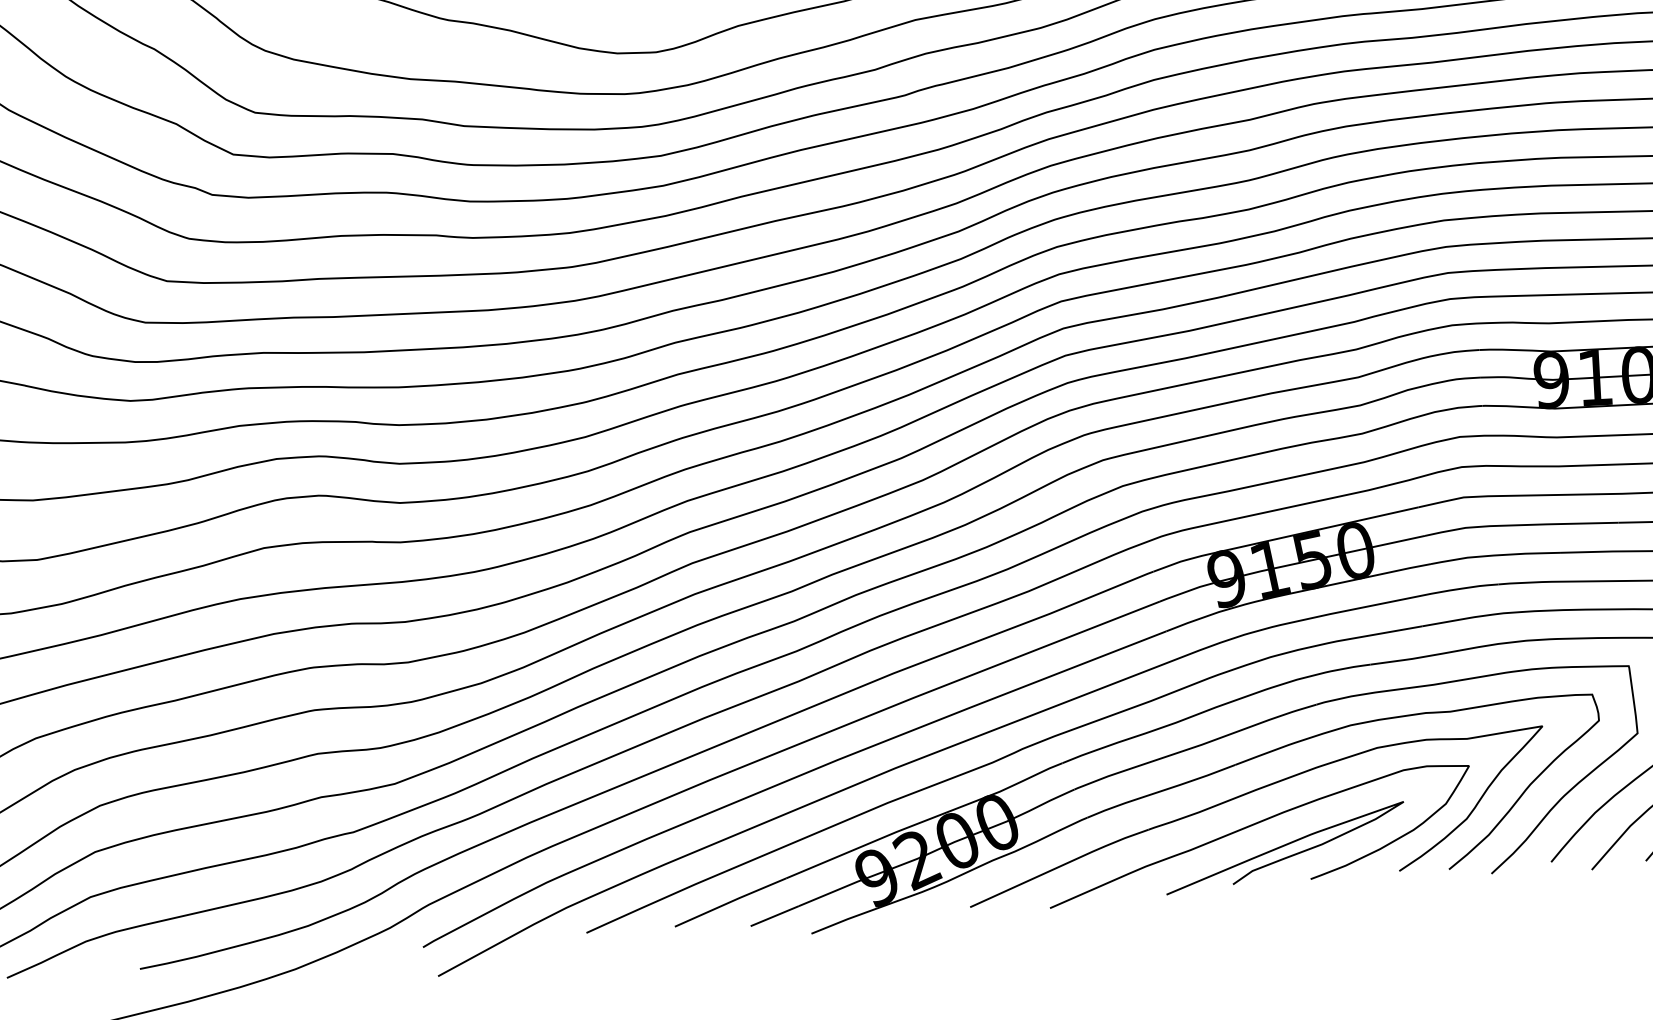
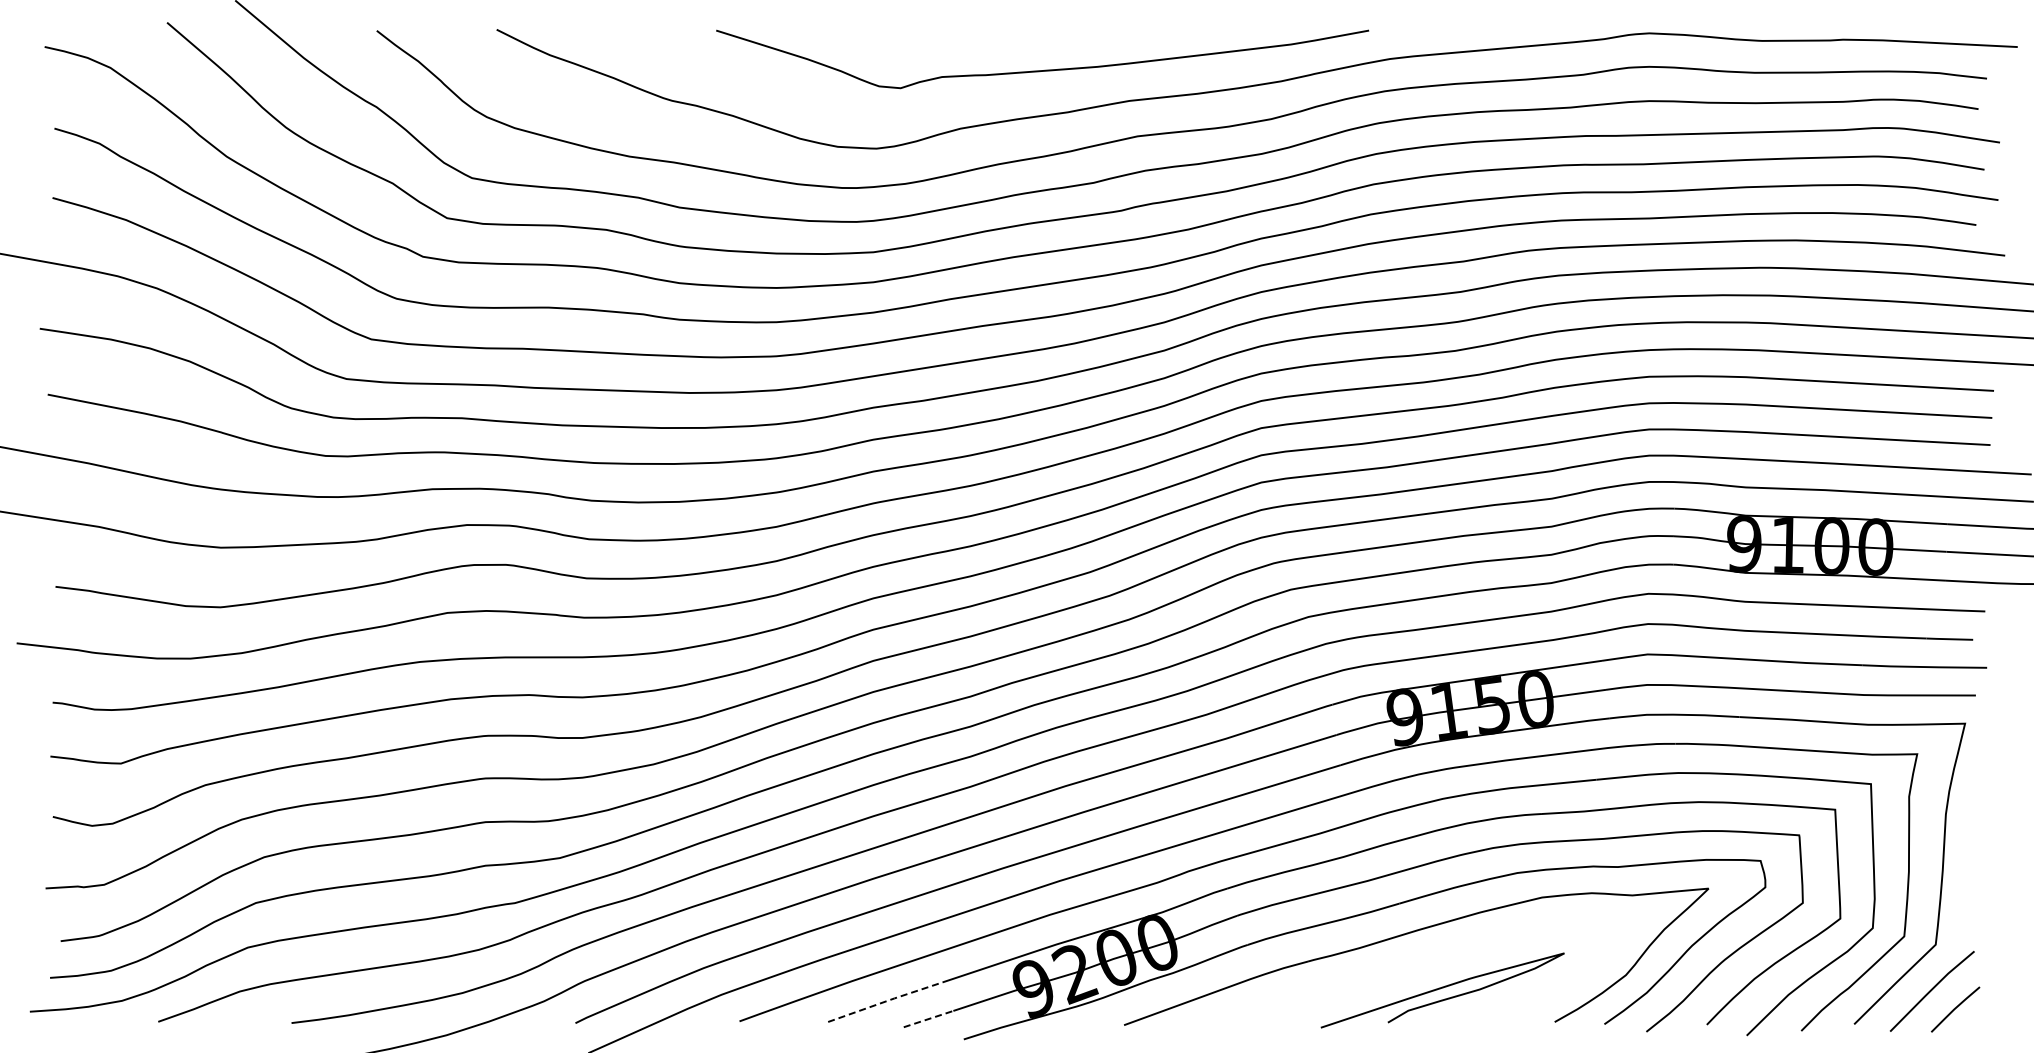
curve: (1254, 825) -> (1413, 965), removed
line: (731, 901) -> (886, 1001), solid -> dashed
line: (775, 915) -> (929, 1018), solid -> dashed

